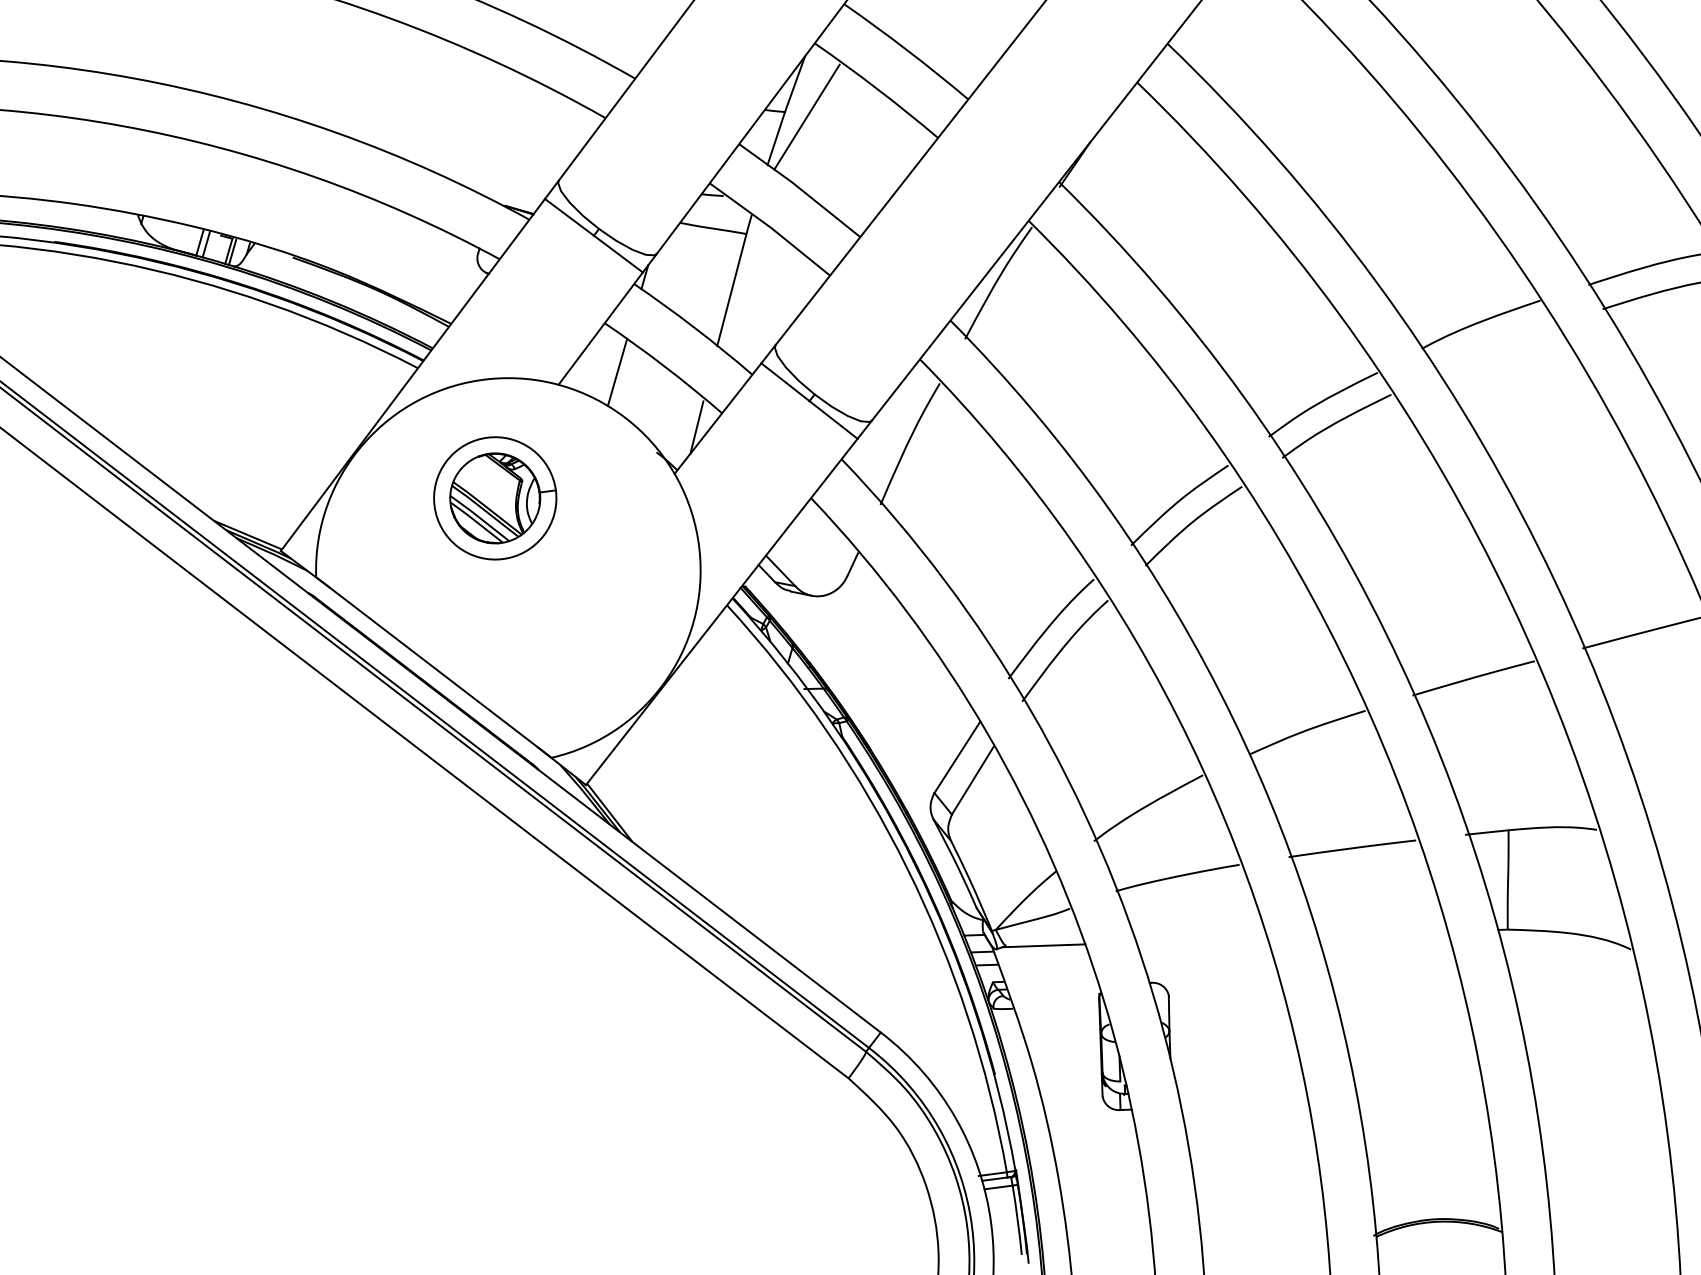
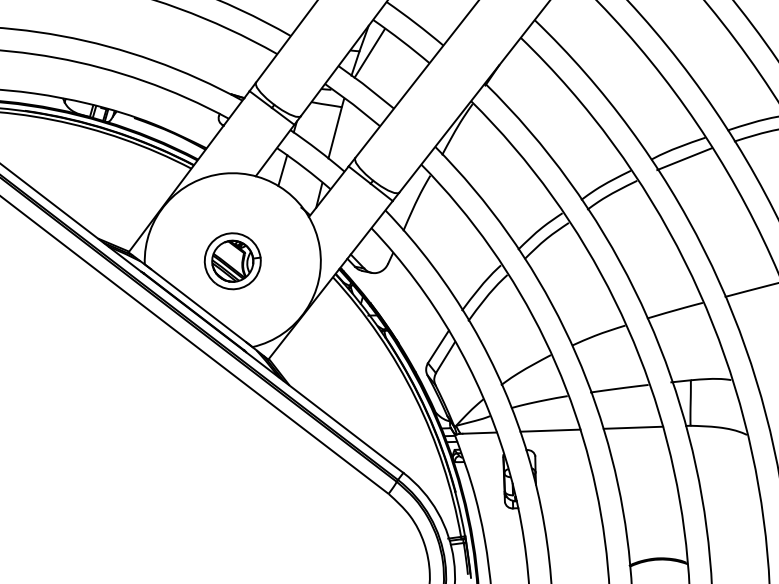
line: (1494, 348) -> (684, 159), added
part: (494, 498) -> (232, 261), moved
line: (1383, 933) -> (633, 427), added
line: (1202, 939) -> (550, 430), added

